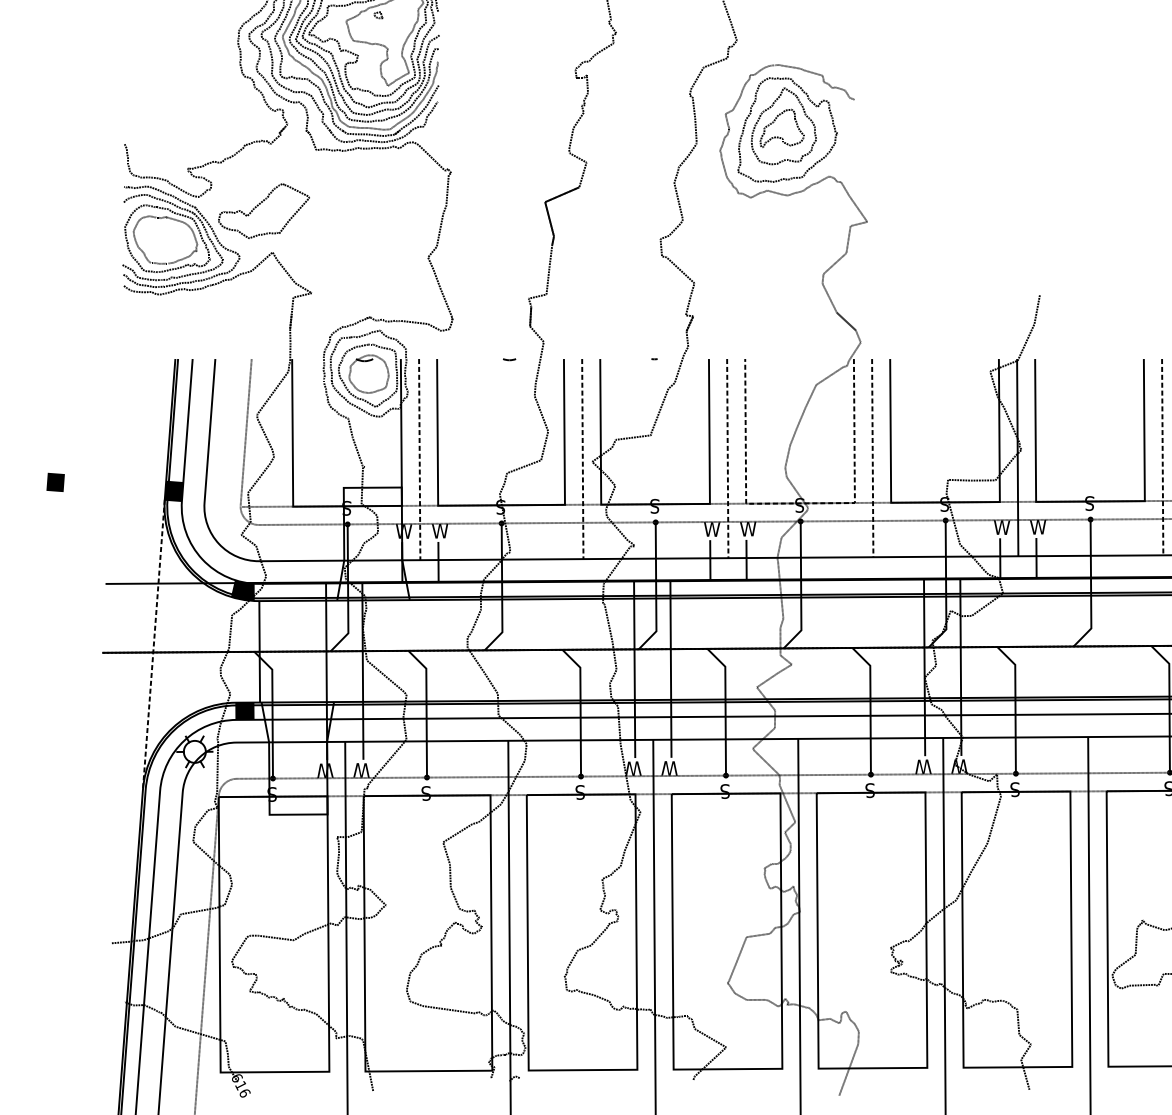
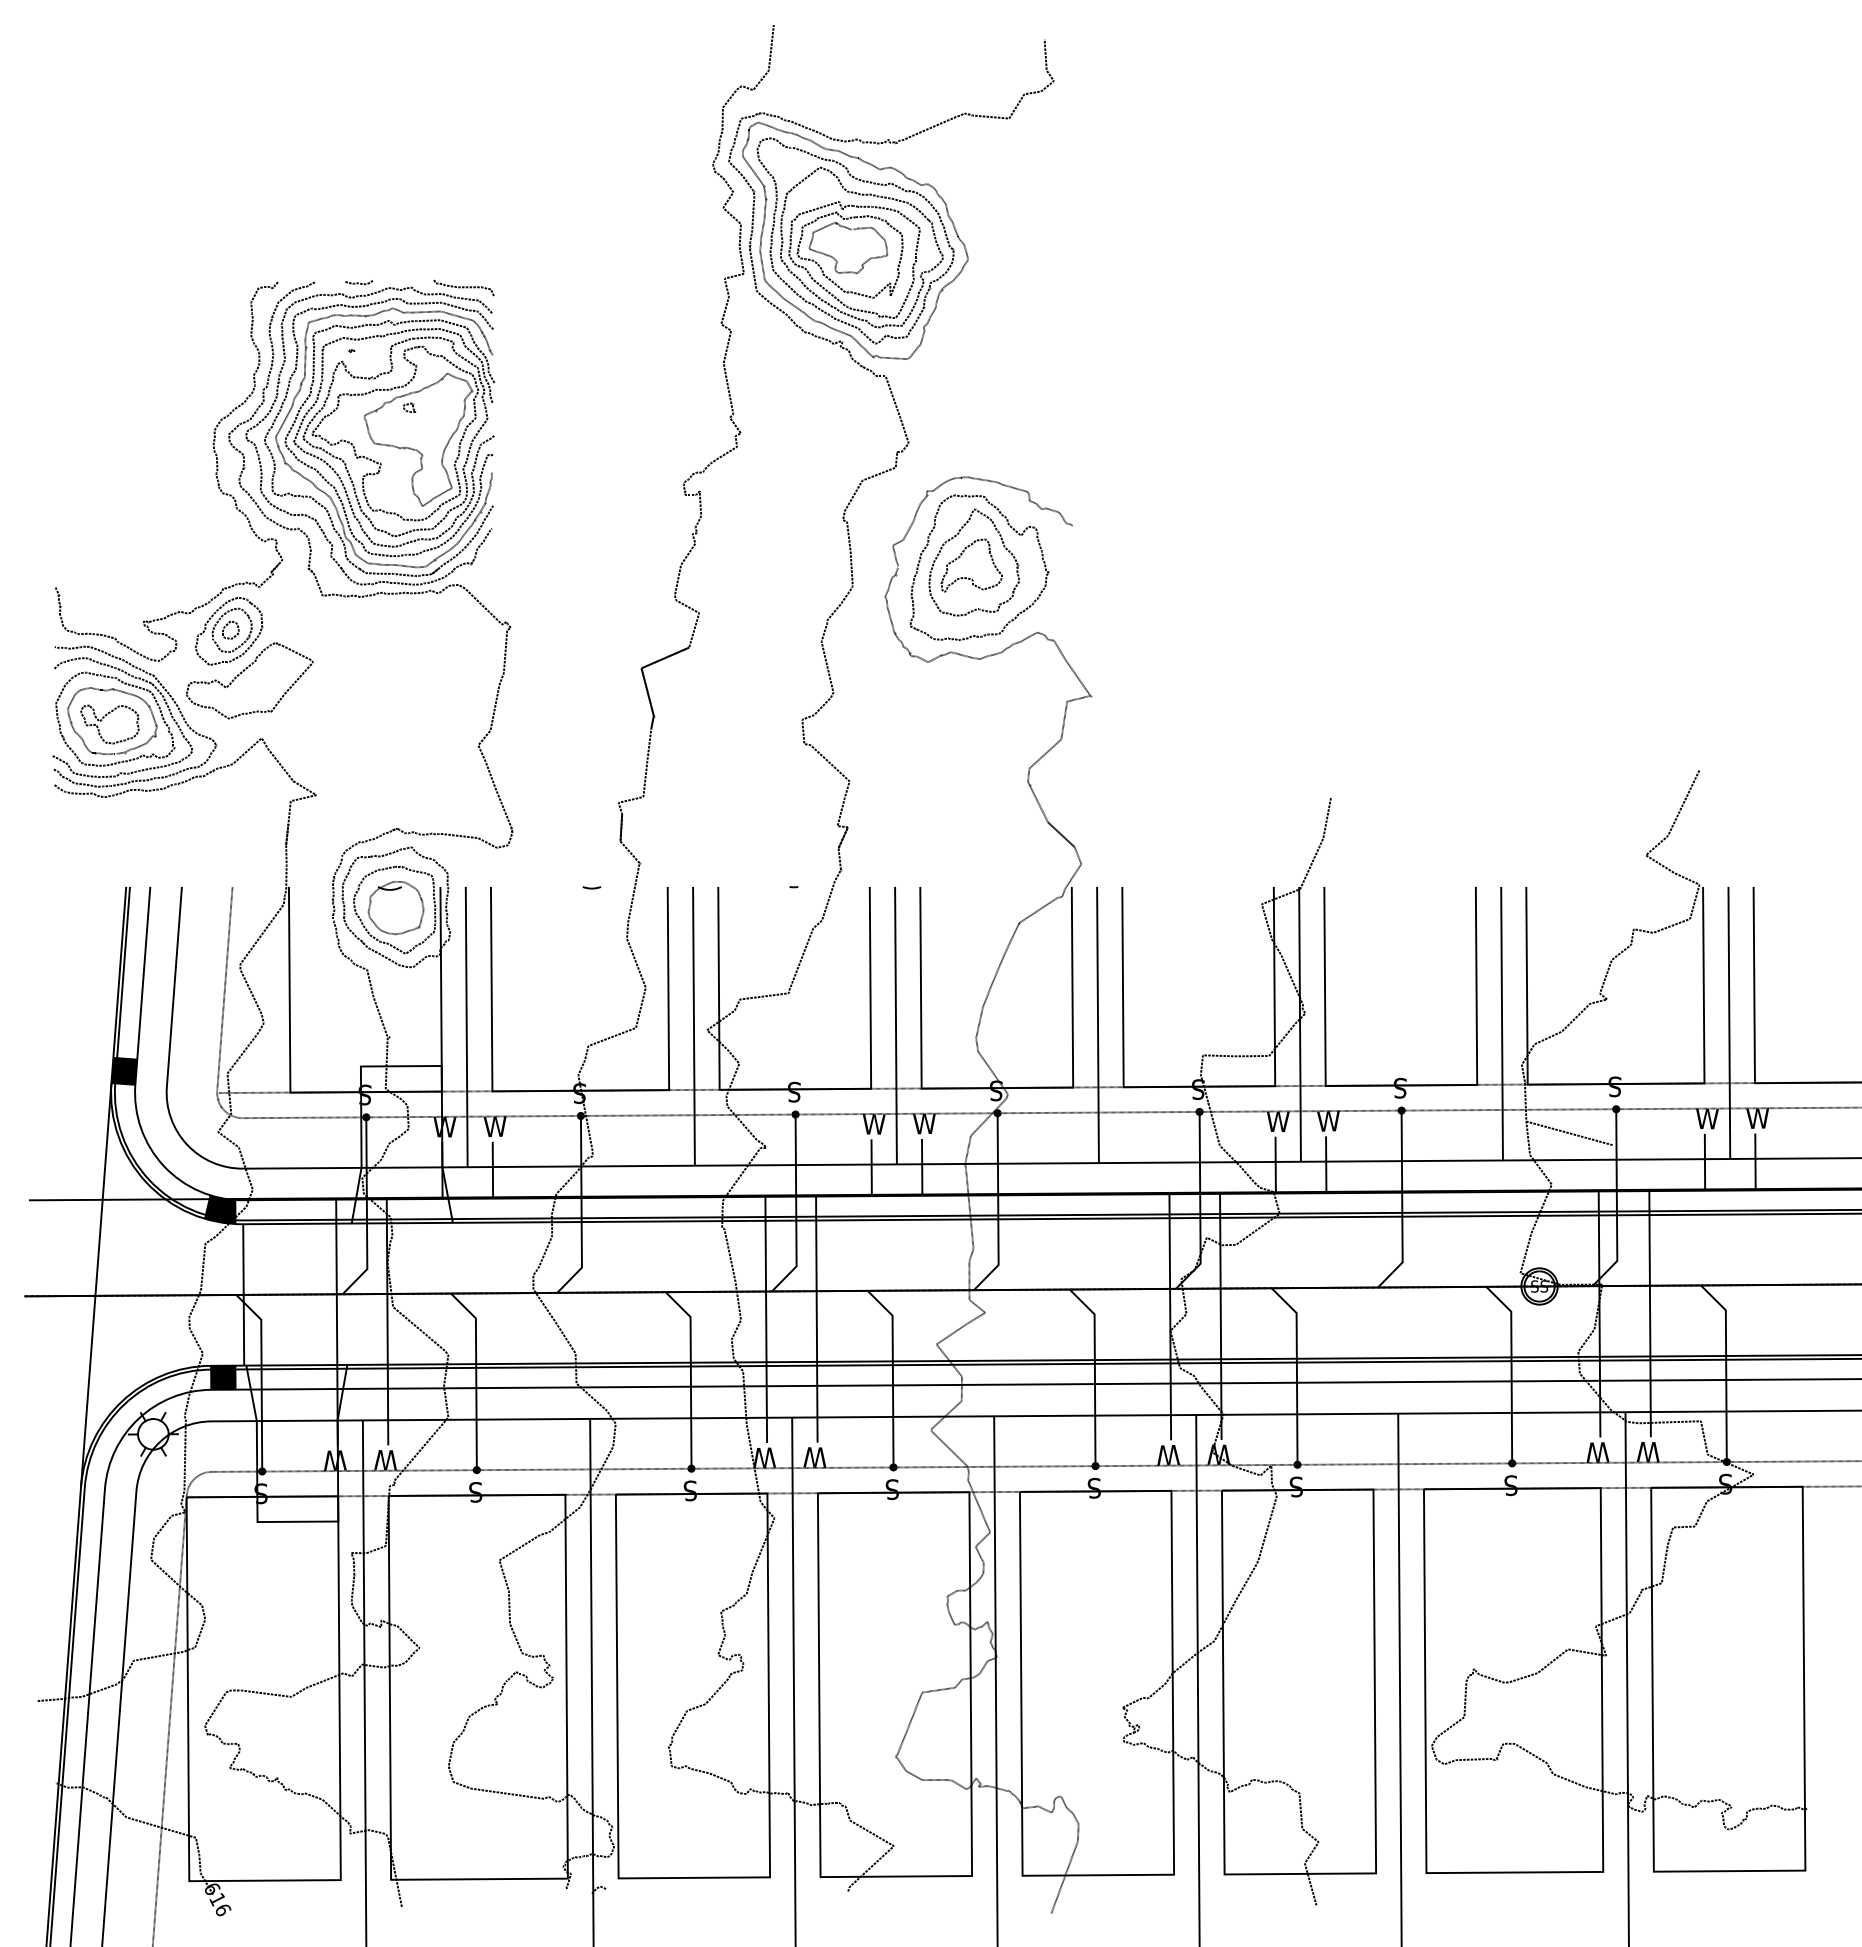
part: (248, 175) -> (228, 631), added
part: (158, 239) -> (102, 720), added
line: (1163, 457) -> (1502, 1023), dashed -> solid
line: (728, 458) -> (896, 1025), dashed -> solid
line: (873, 458) -> (1098, 1025), dashed -> solid
line: (419, 459) -> (466, 1027), dashed -> solid
line: (582, 459) -> (693, 1026), dashed -> solid
line: (799, 503) -> (996, 1088), dashed -> solid
line: (154, 645) -> (96, 1285), dashed -> solid

